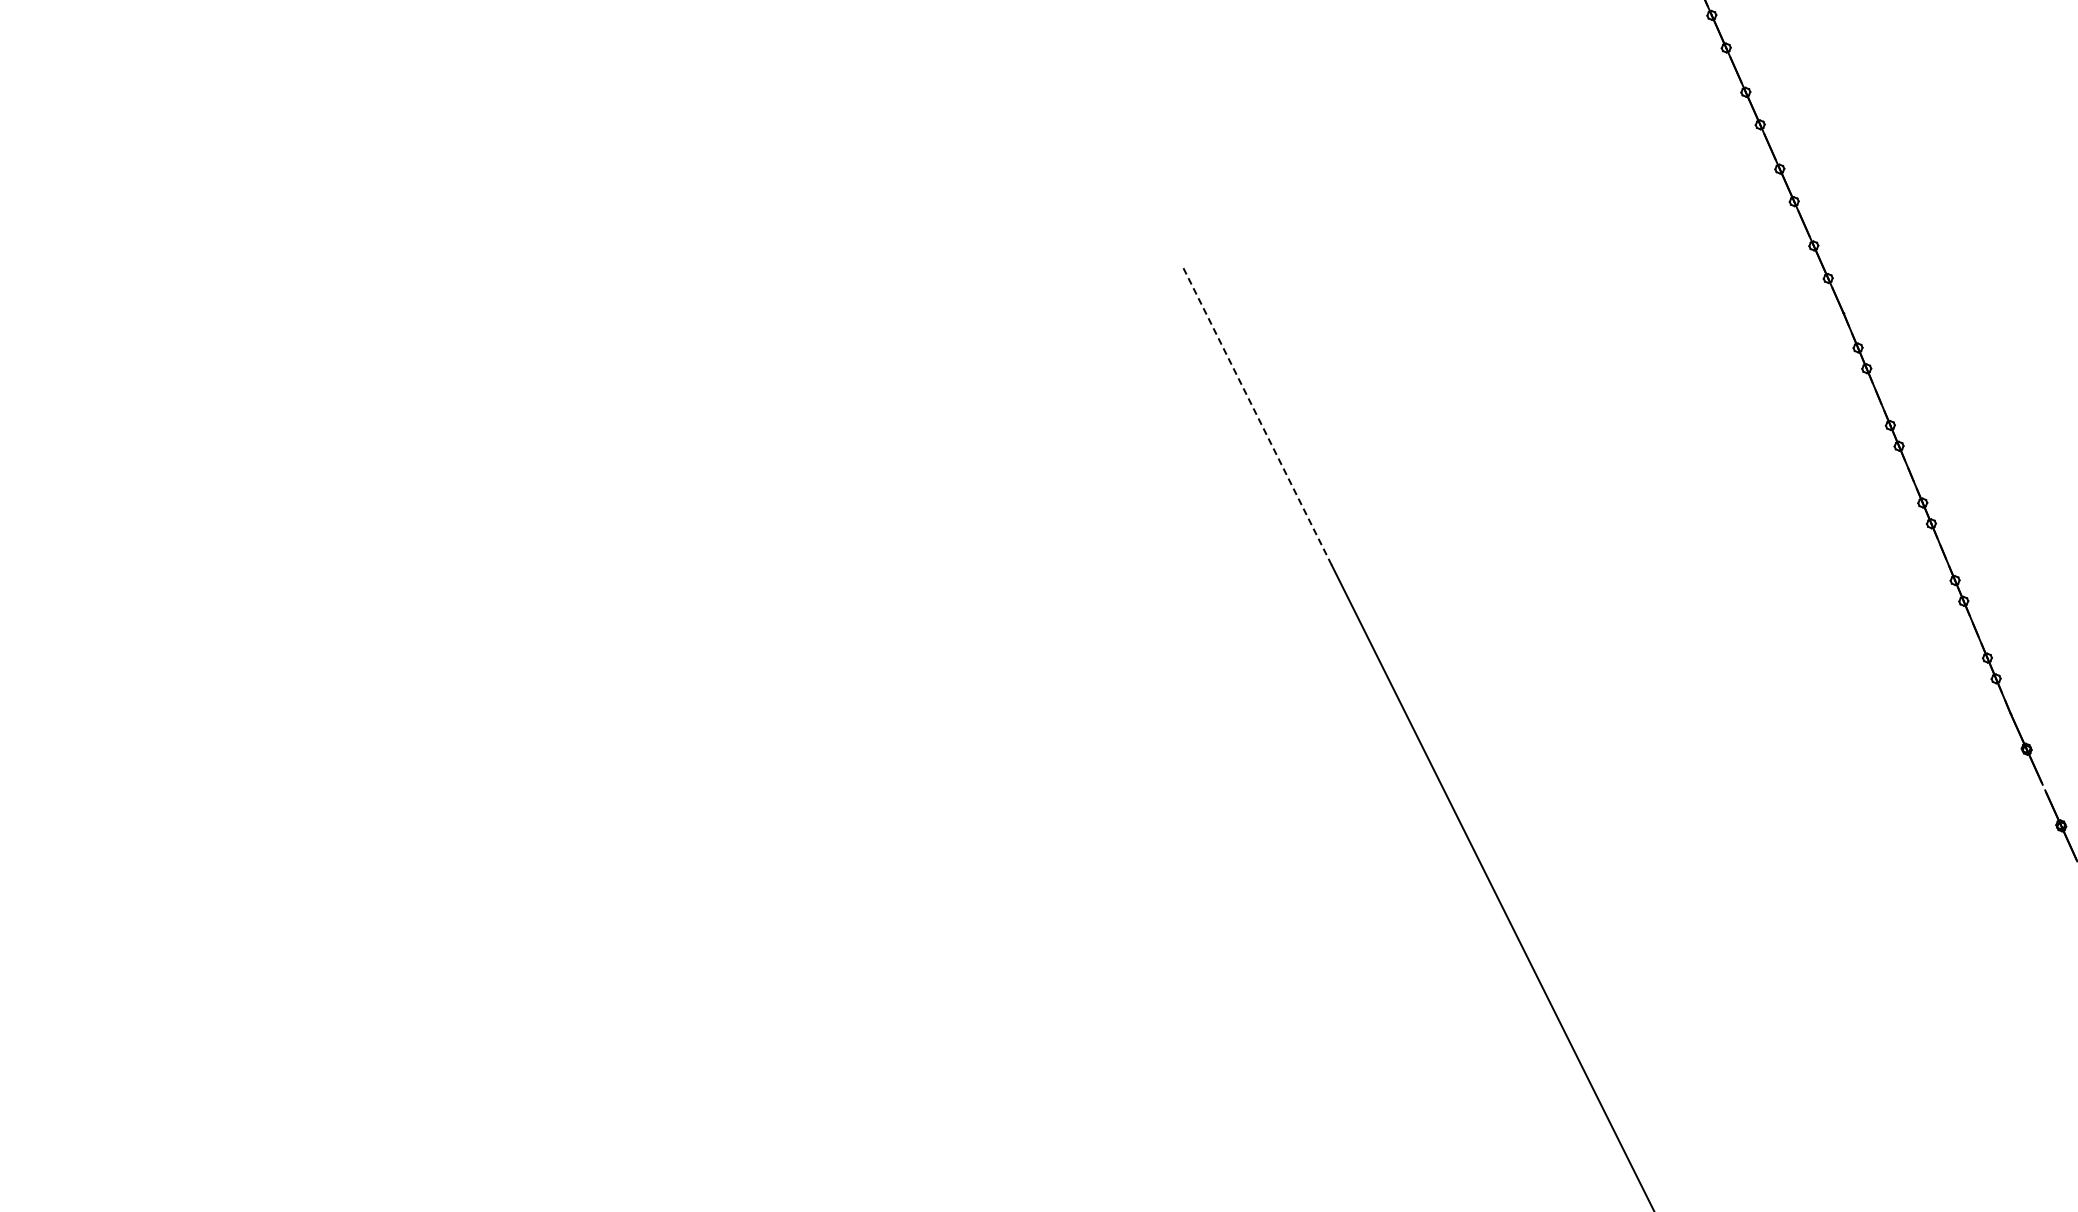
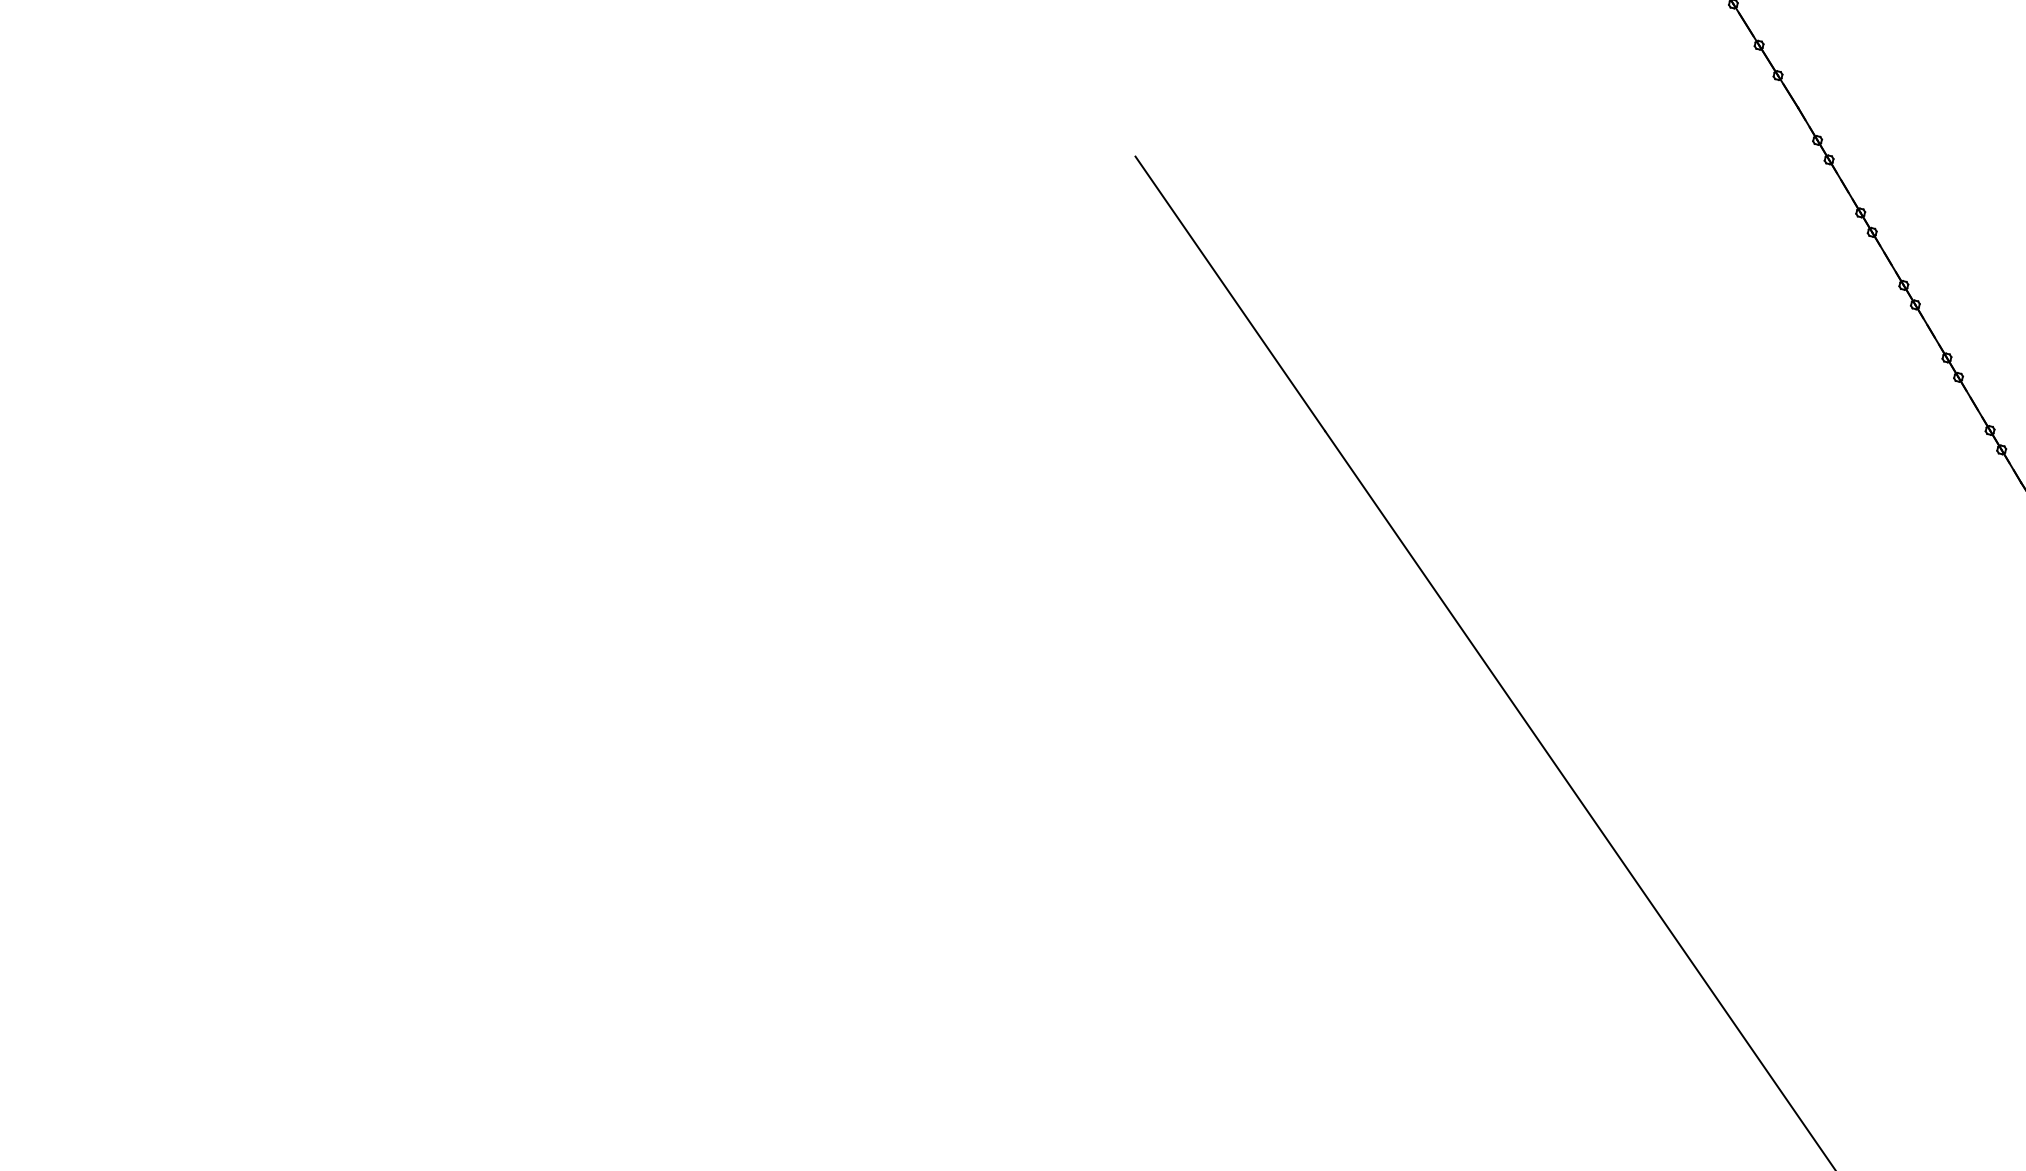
line: (1257, 417) -> (1230, 294), dashed -> solid

